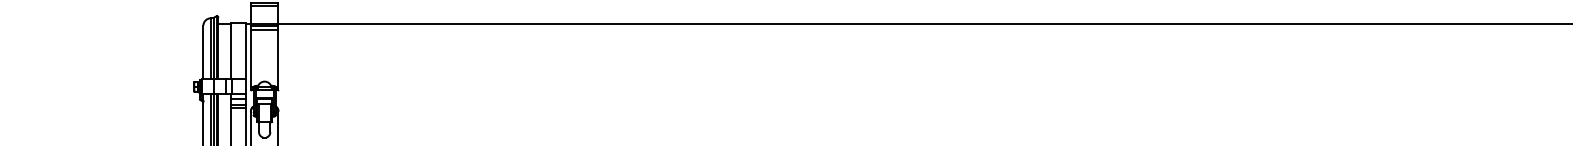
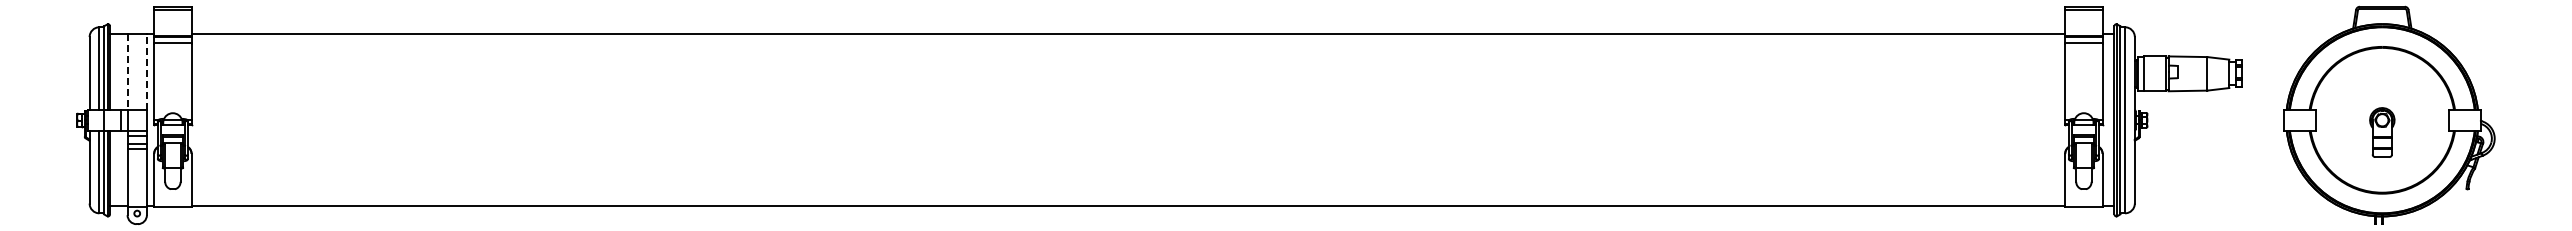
line: (245, 50) -> (146, 71), solid -> dashed
line: (231, 51) -> (127, 72), solid -> dashed

